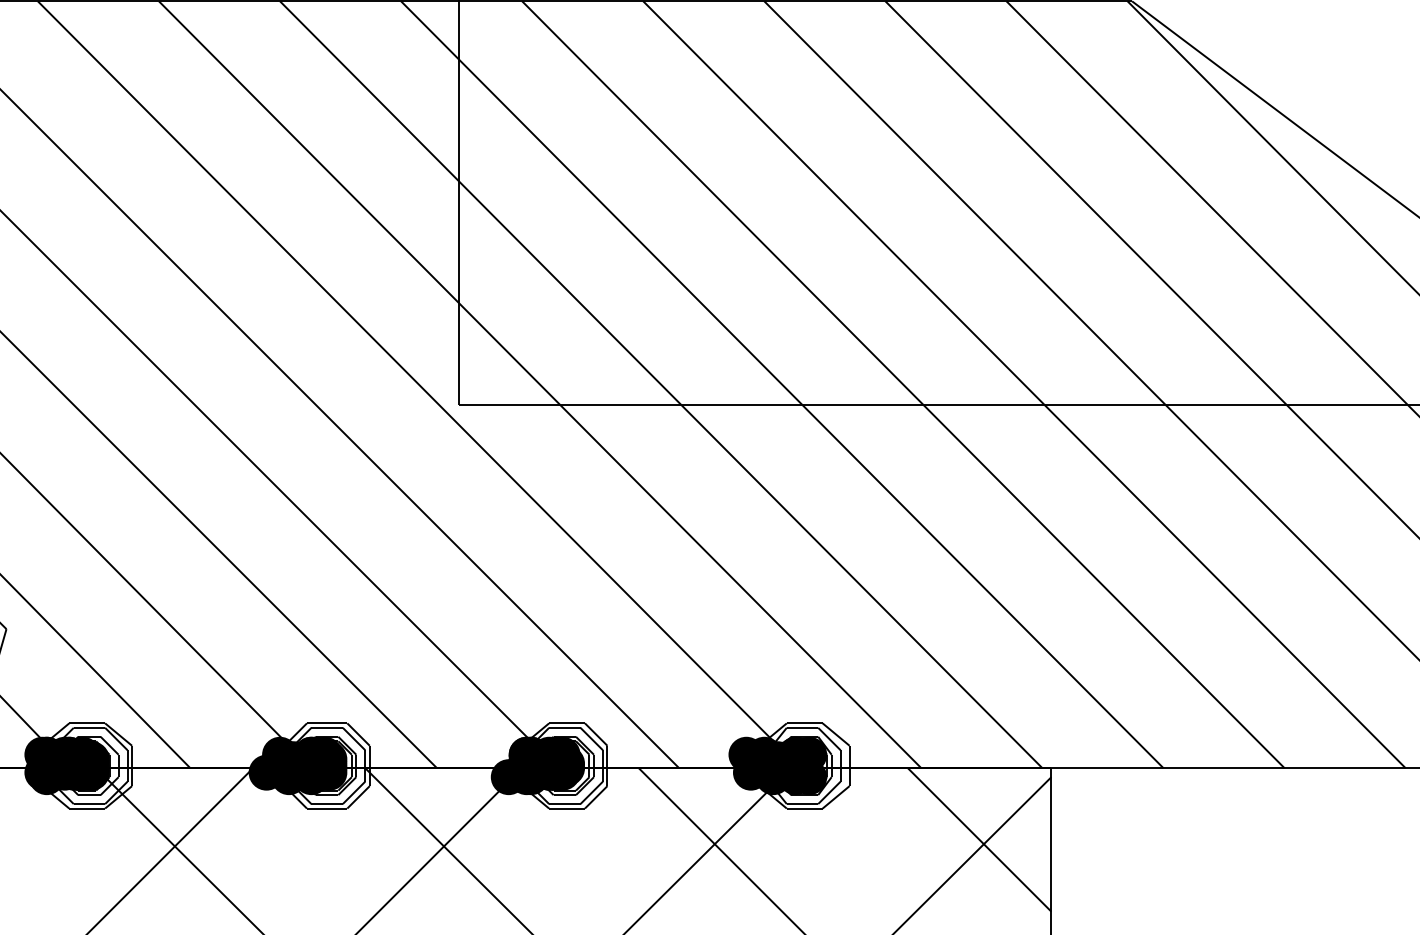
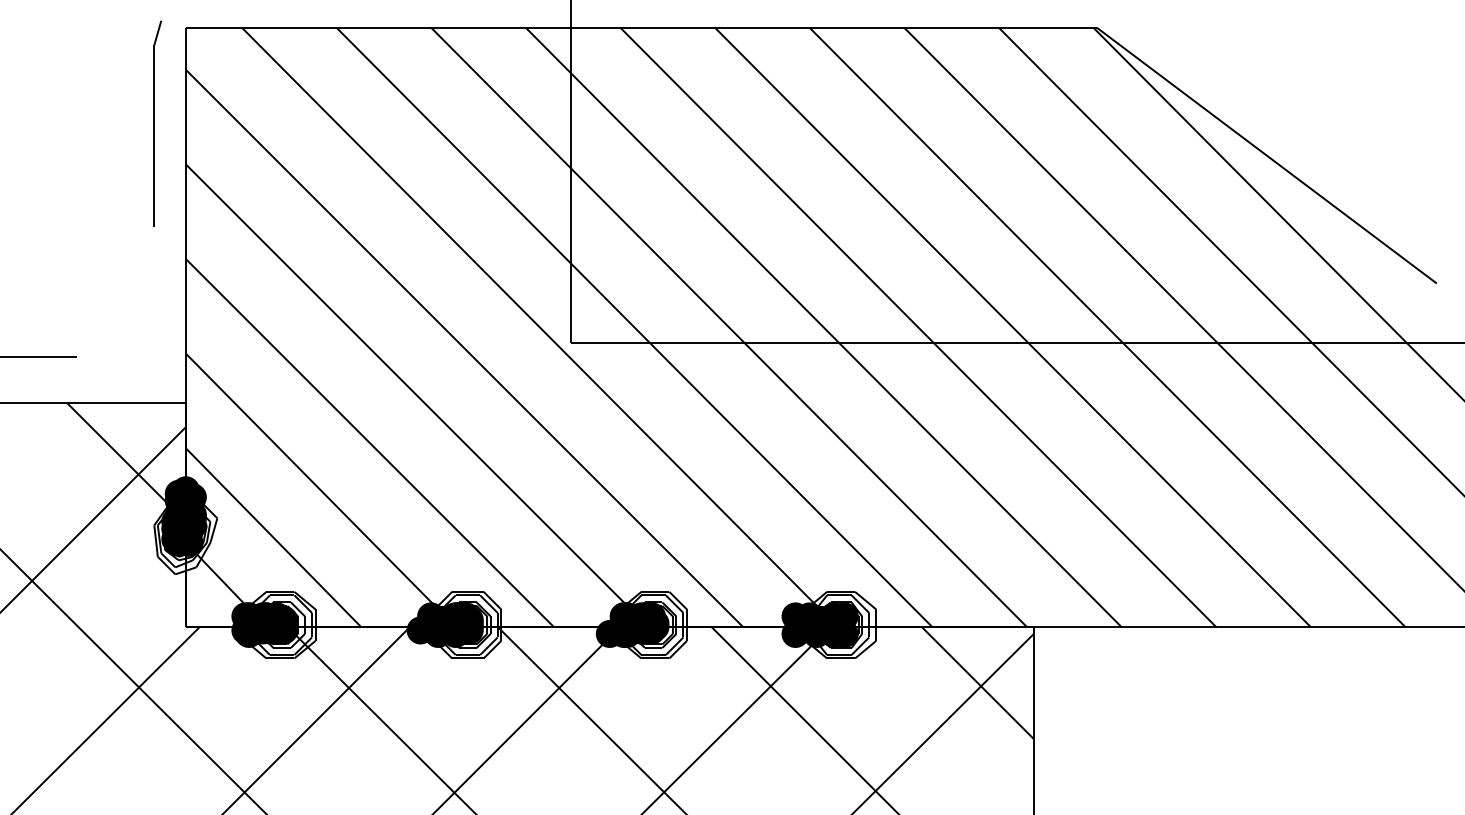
fill: (746, 776) -> (795, 633), added

